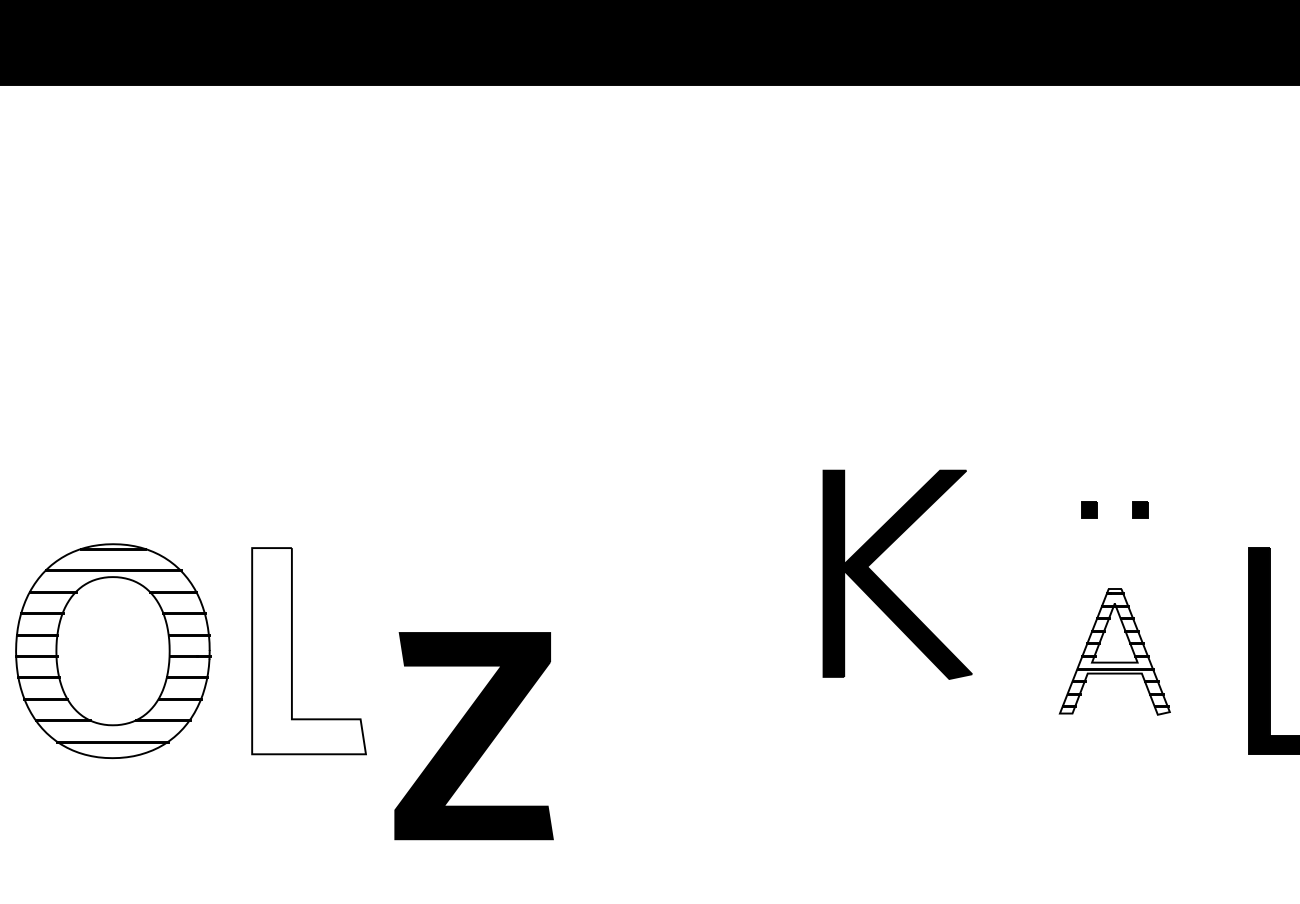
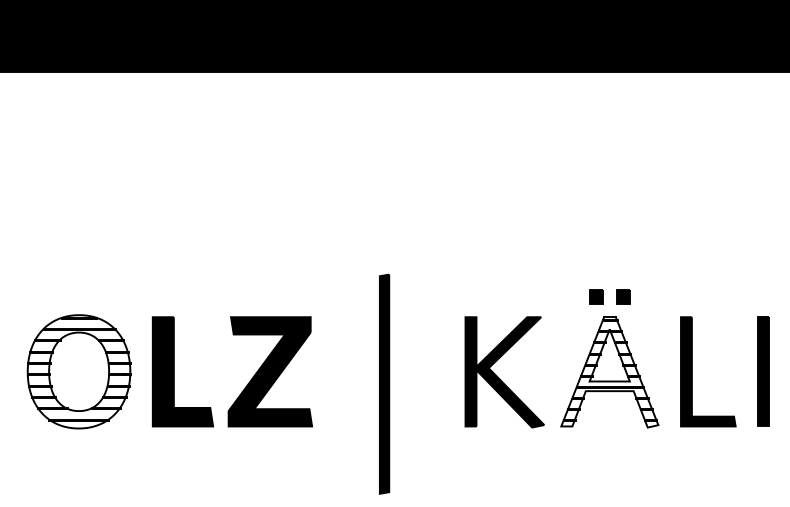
part: (1089, 508) -> (596, 296), size x1.67
part: (1140, 508) -> (623, 296), size x1.67
part: (887, 584) -> (499, 377), moved
fill: (308, 650) -> (182, 371), added
part: (1114, 652) -> (609, 372), size x1.67
part: (689, 673) -> (384, 383), added
part: (472, 735) -> (269, 371), moved

